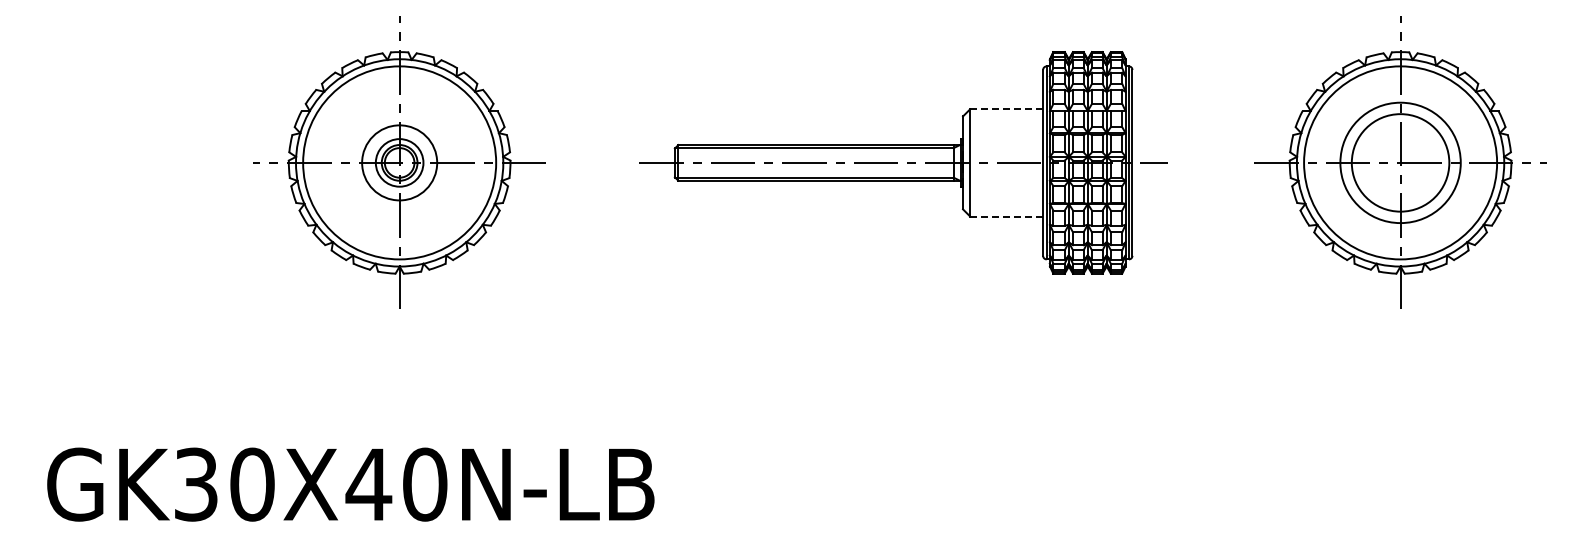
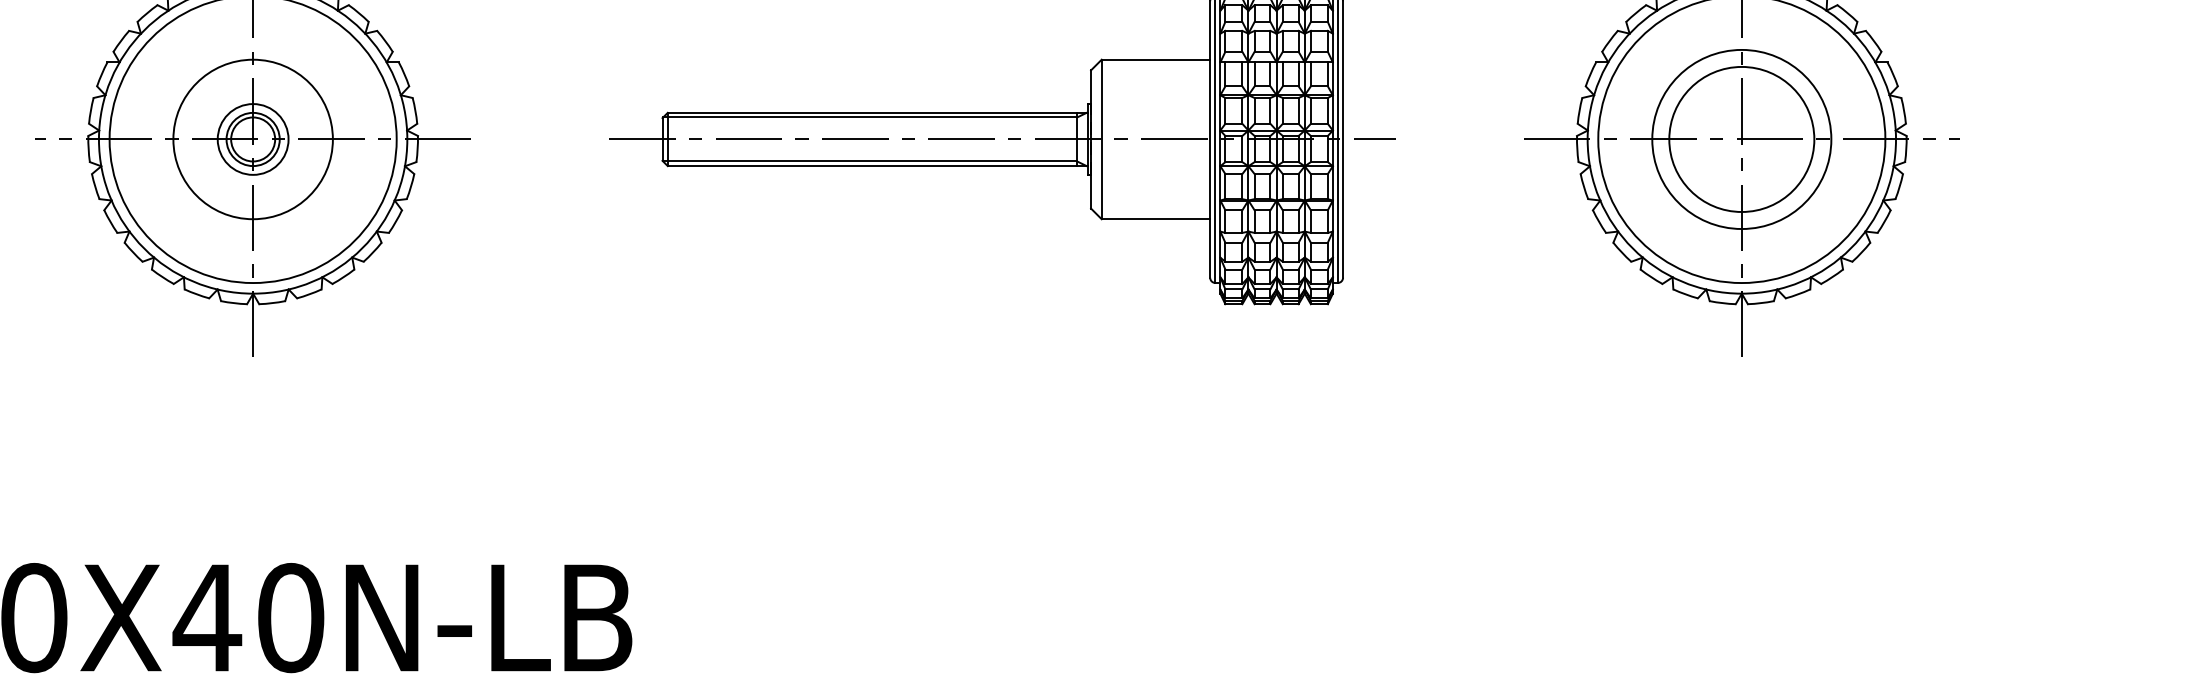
line: (1006, 109) -> (1155, 60), dashed -> solid
circle: (399, 162) -> (252, 138), size x1.43
line: (1007, 216) -> (1157, 219), dashed -> solid

